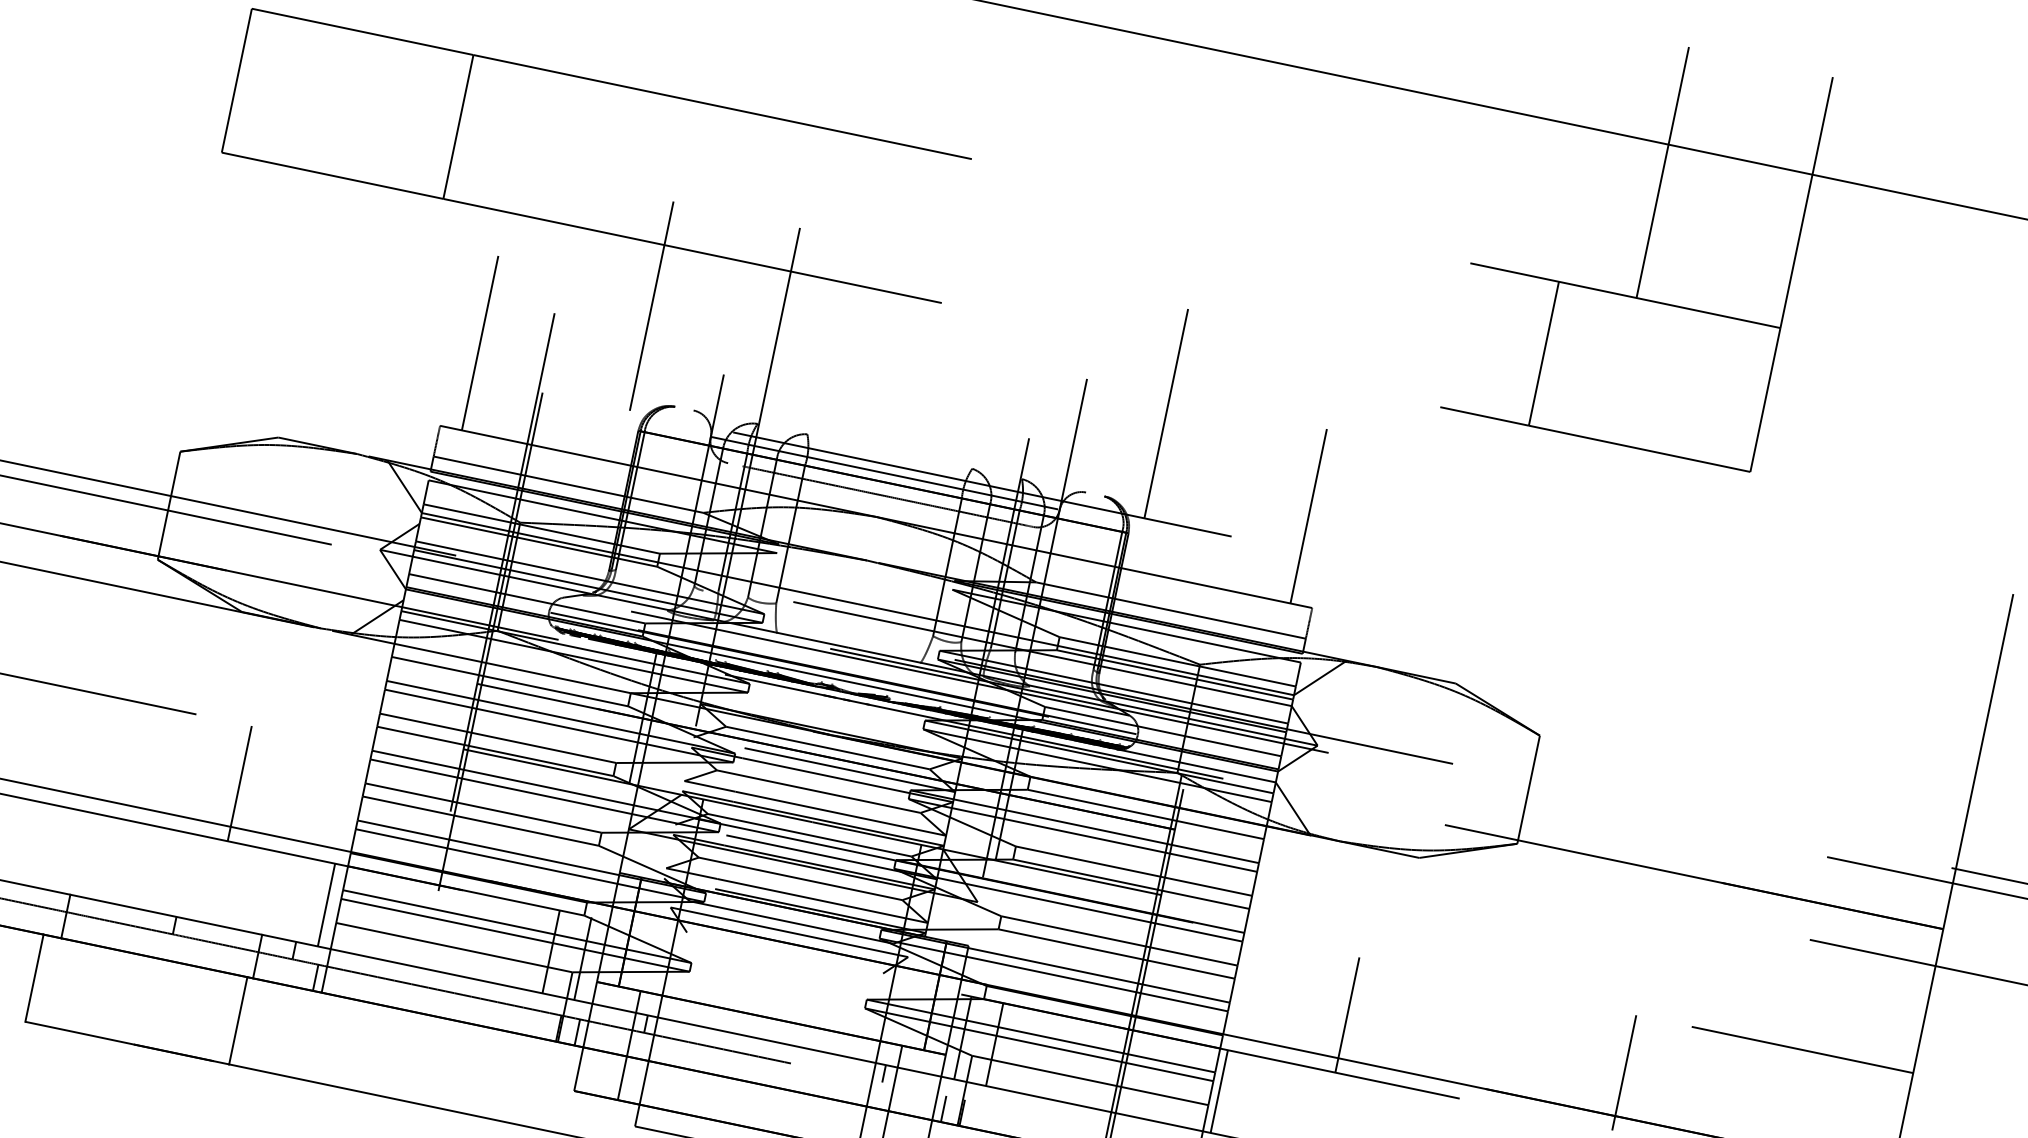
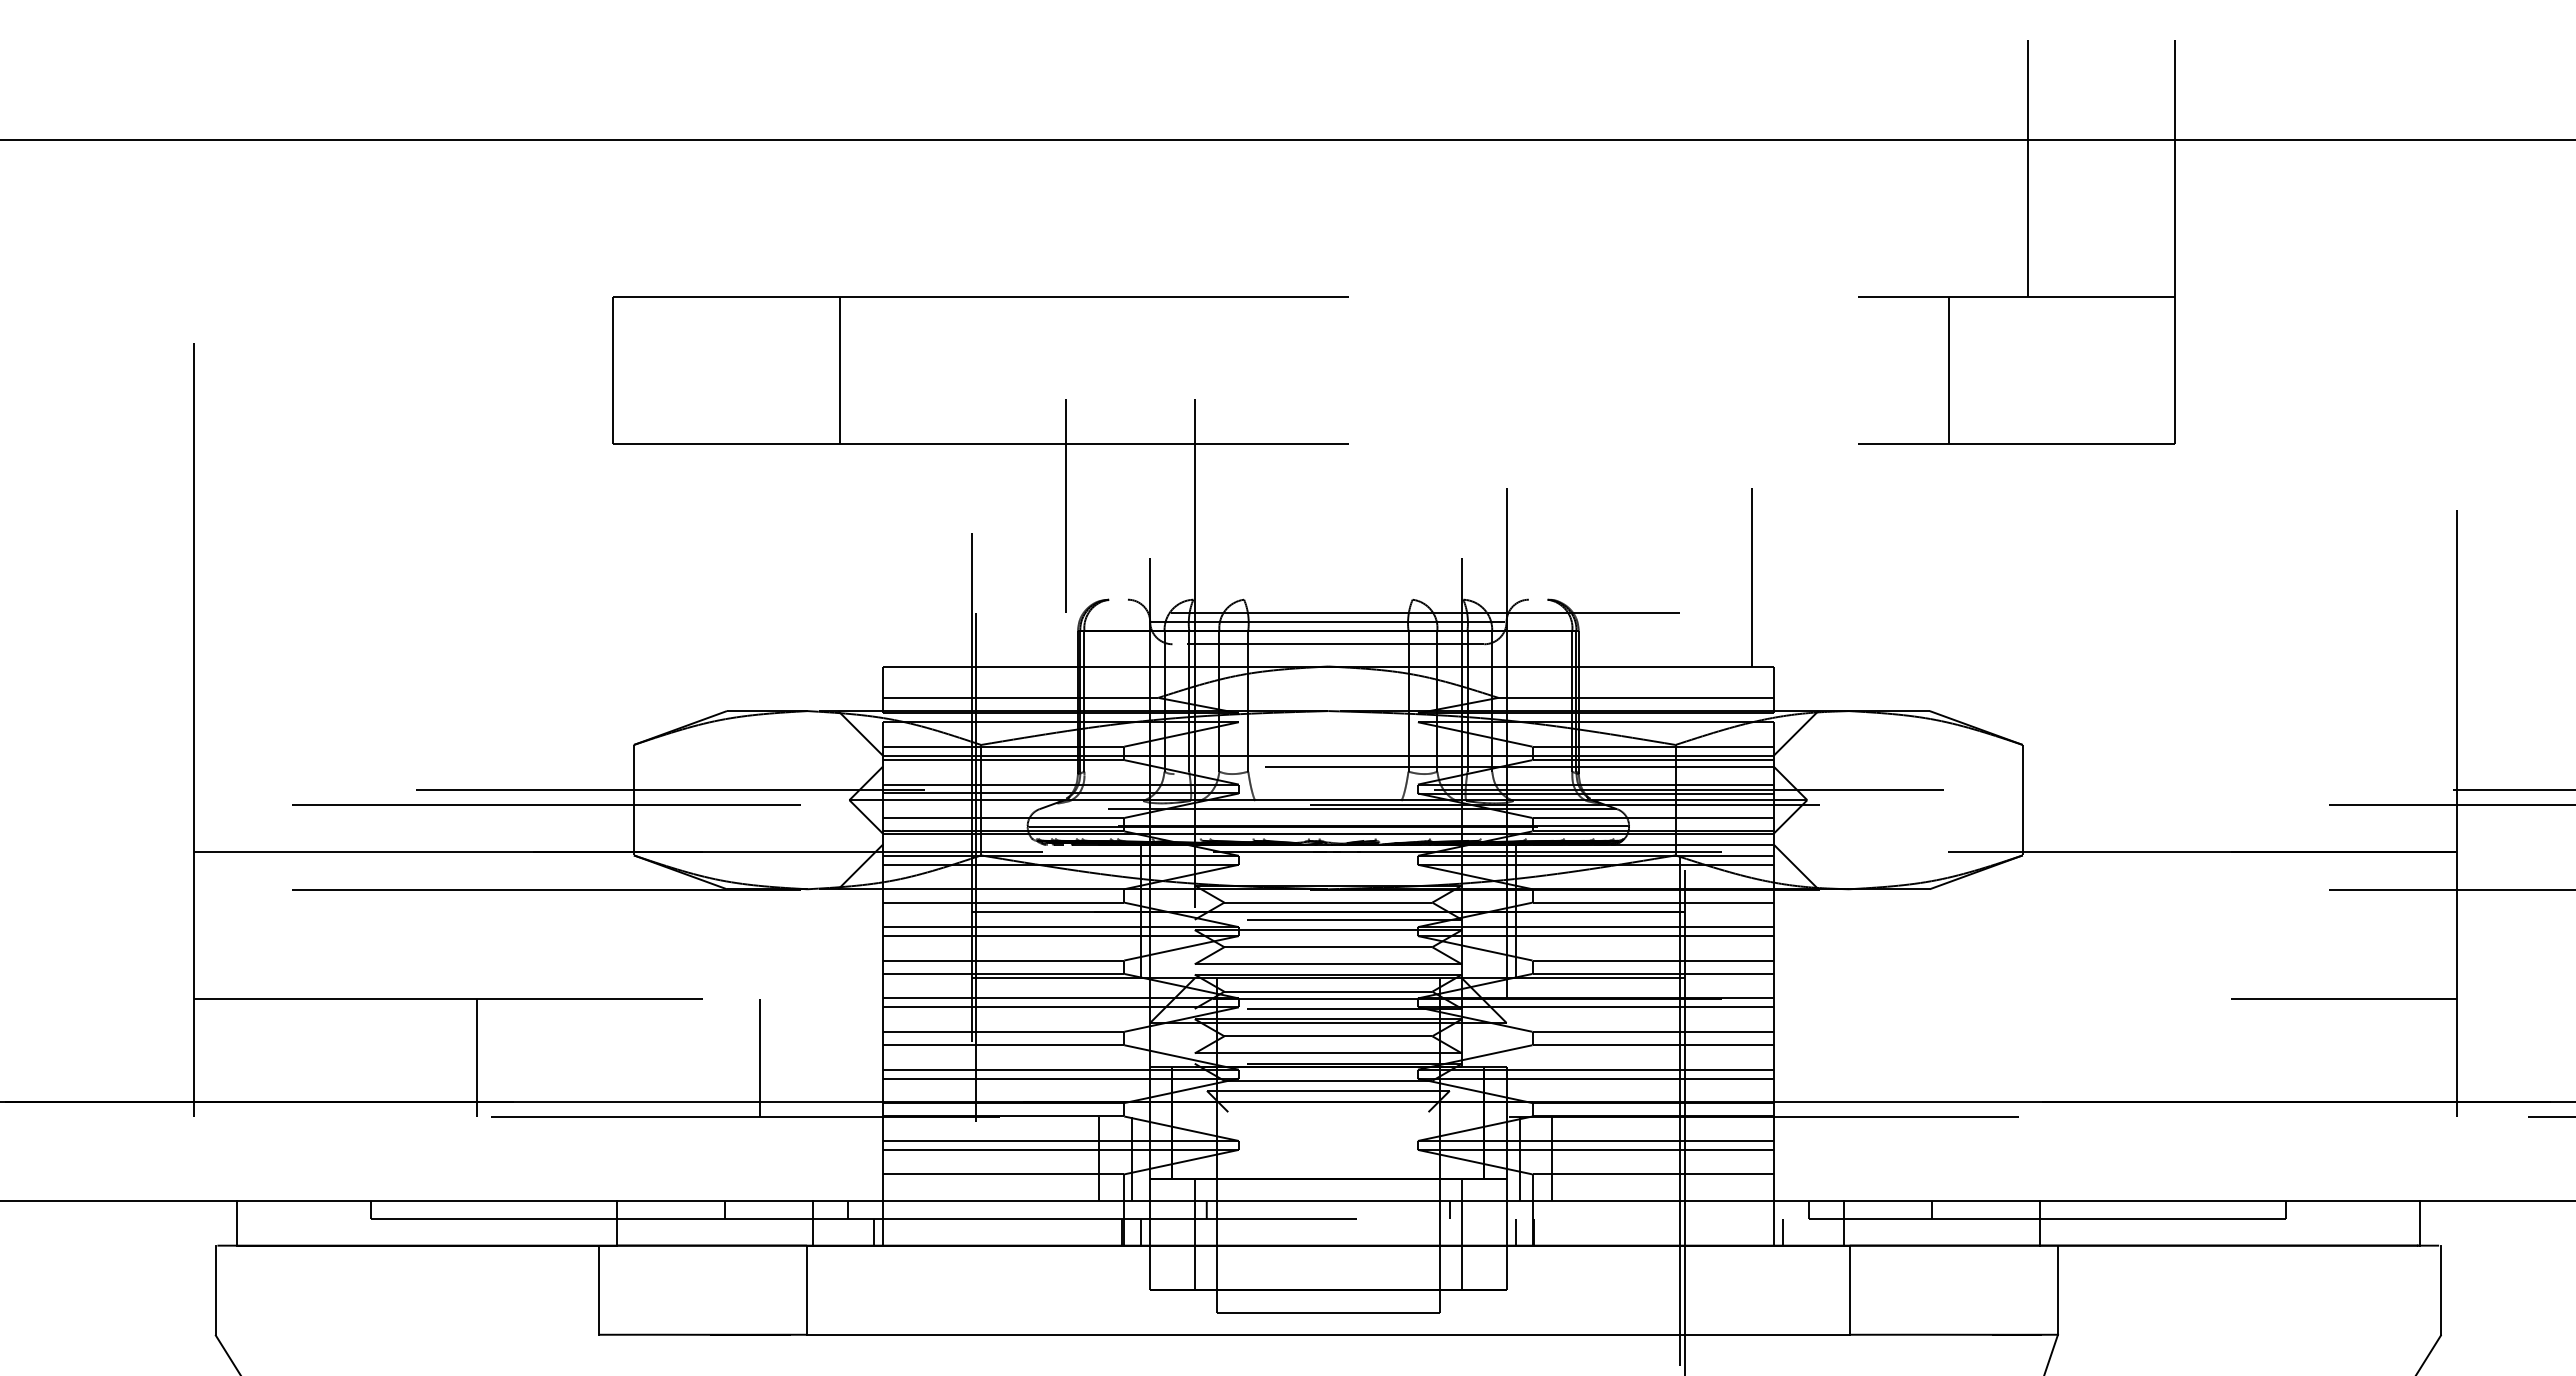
line: (480, 343) -> (905, 577), removed
line: (1166, 414) -> (1591, 506), removed
line: (326, 904) -> (869, 1158), removed
line: (1347, 1014) -> (1891, 1057), removed
line: (1624, 1072) -> (2174, 1057), removed
line: (1219, 1091) -> (1781, 1158), removed

